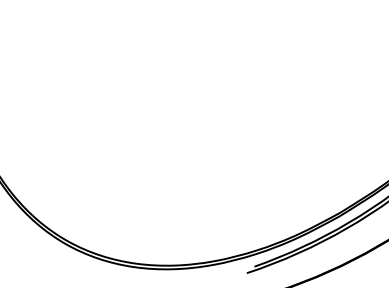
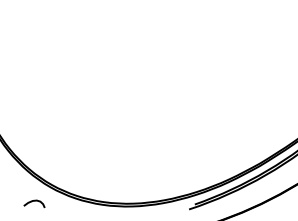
curve: (45, 262) -> (34, 201), added

